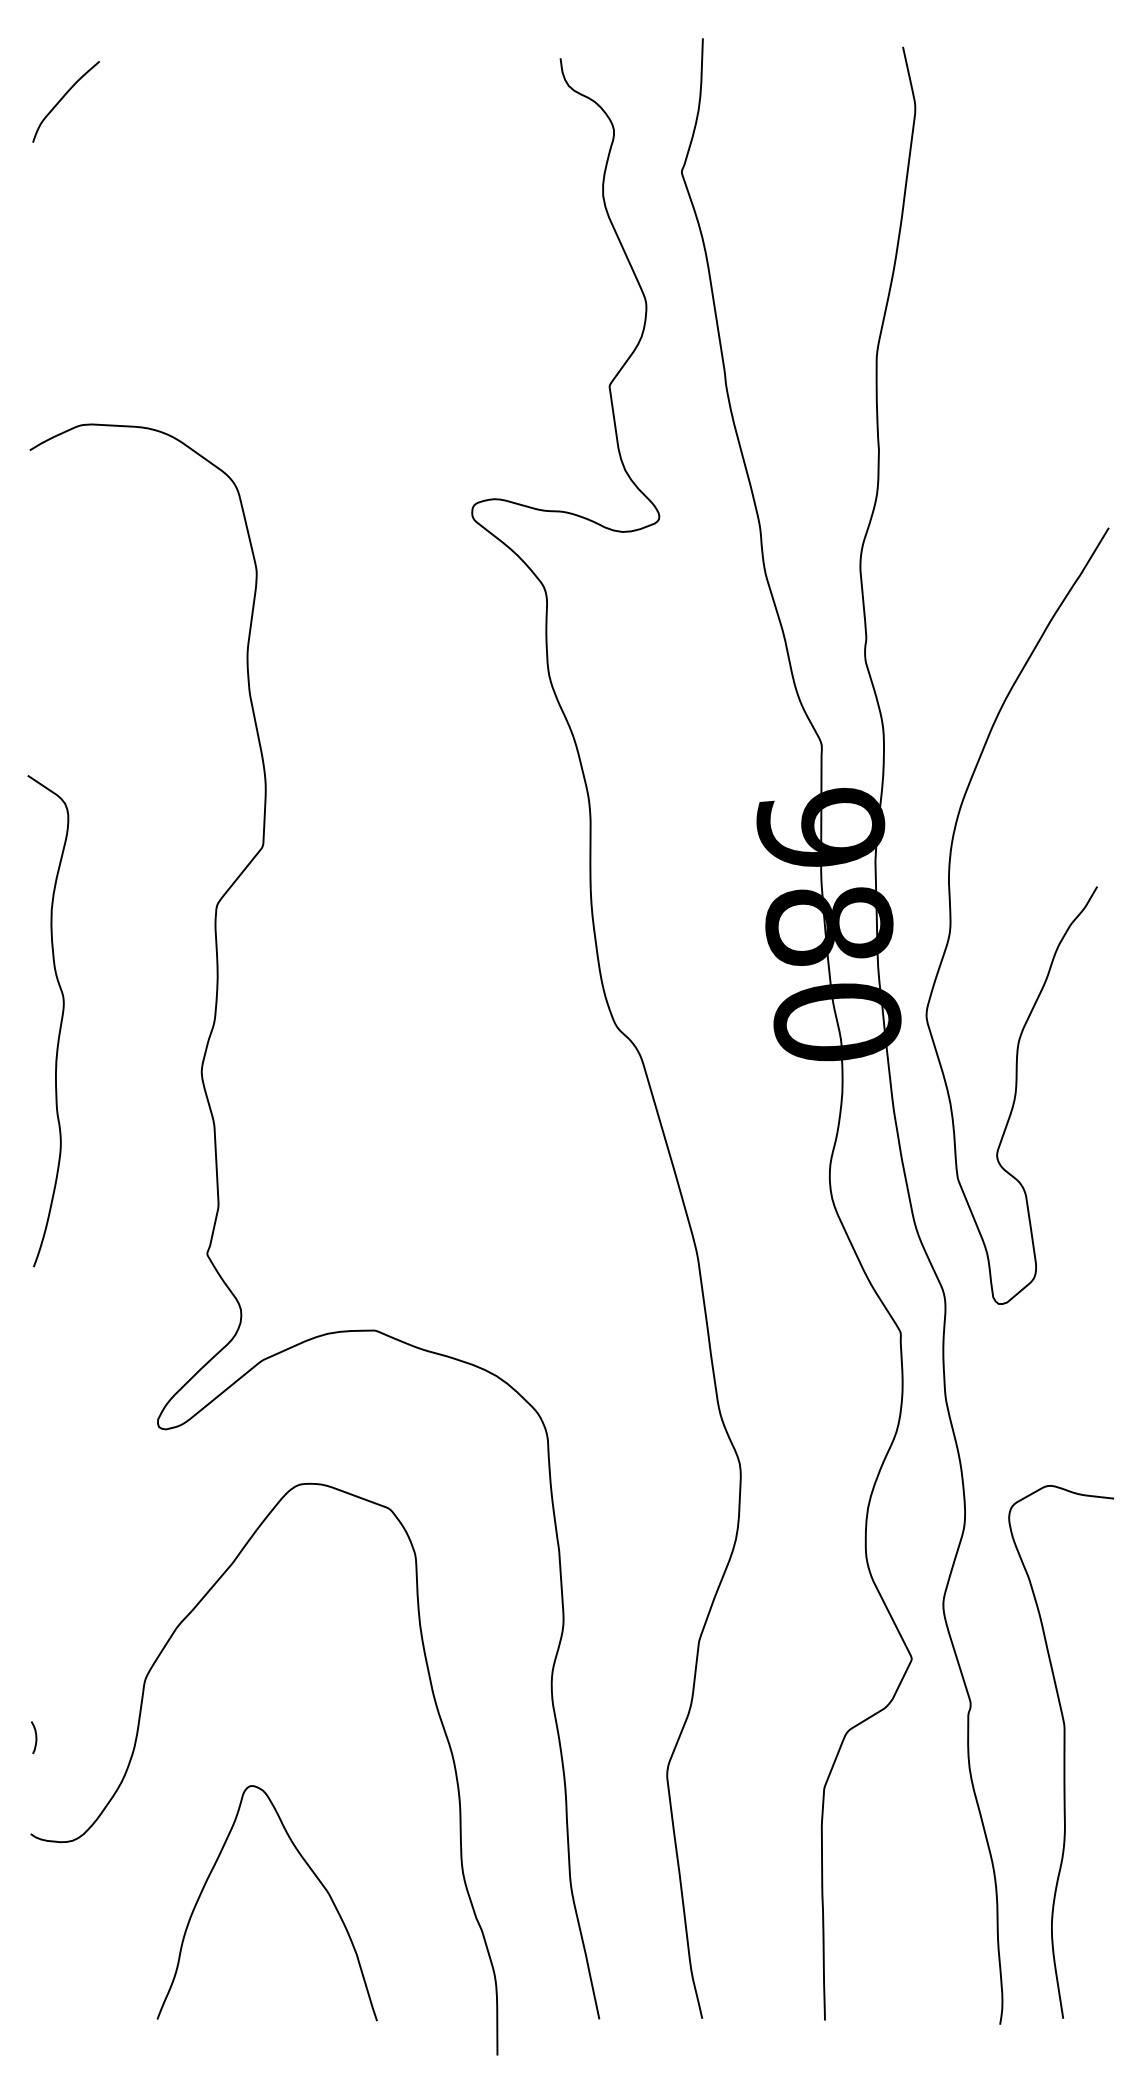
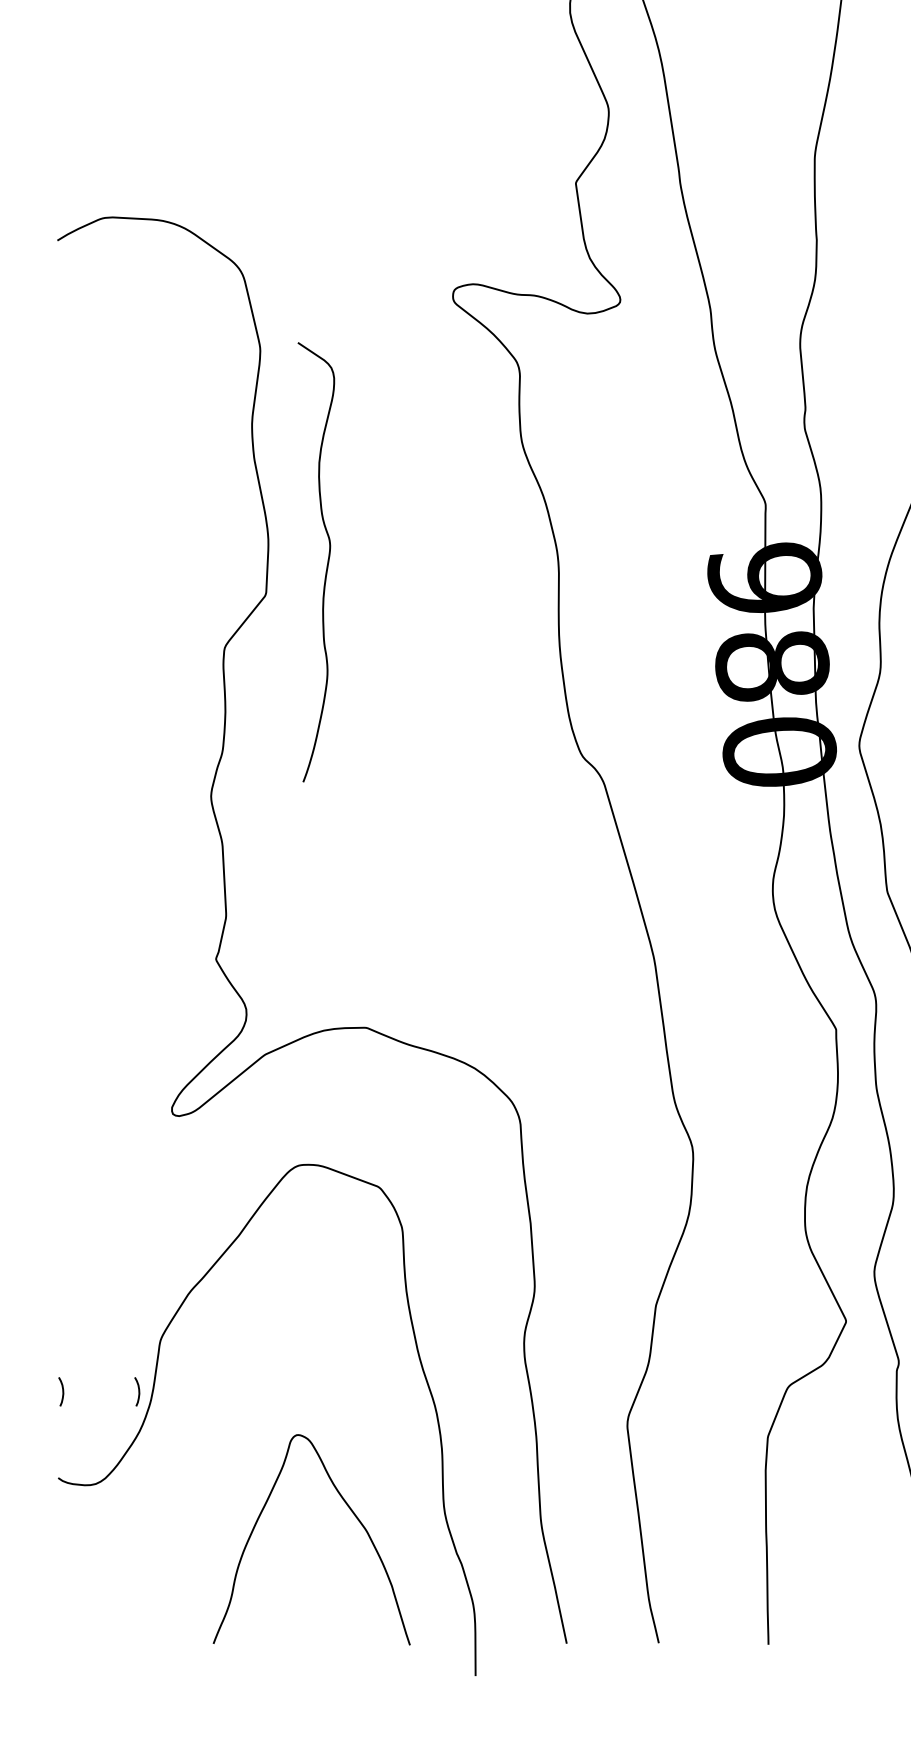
curve: (60, 1021) -> (327, 562), moved
curve: (120, 1737) -> (138, 1391), added
curve: (310, 1870) -> (350, 1510), moved

